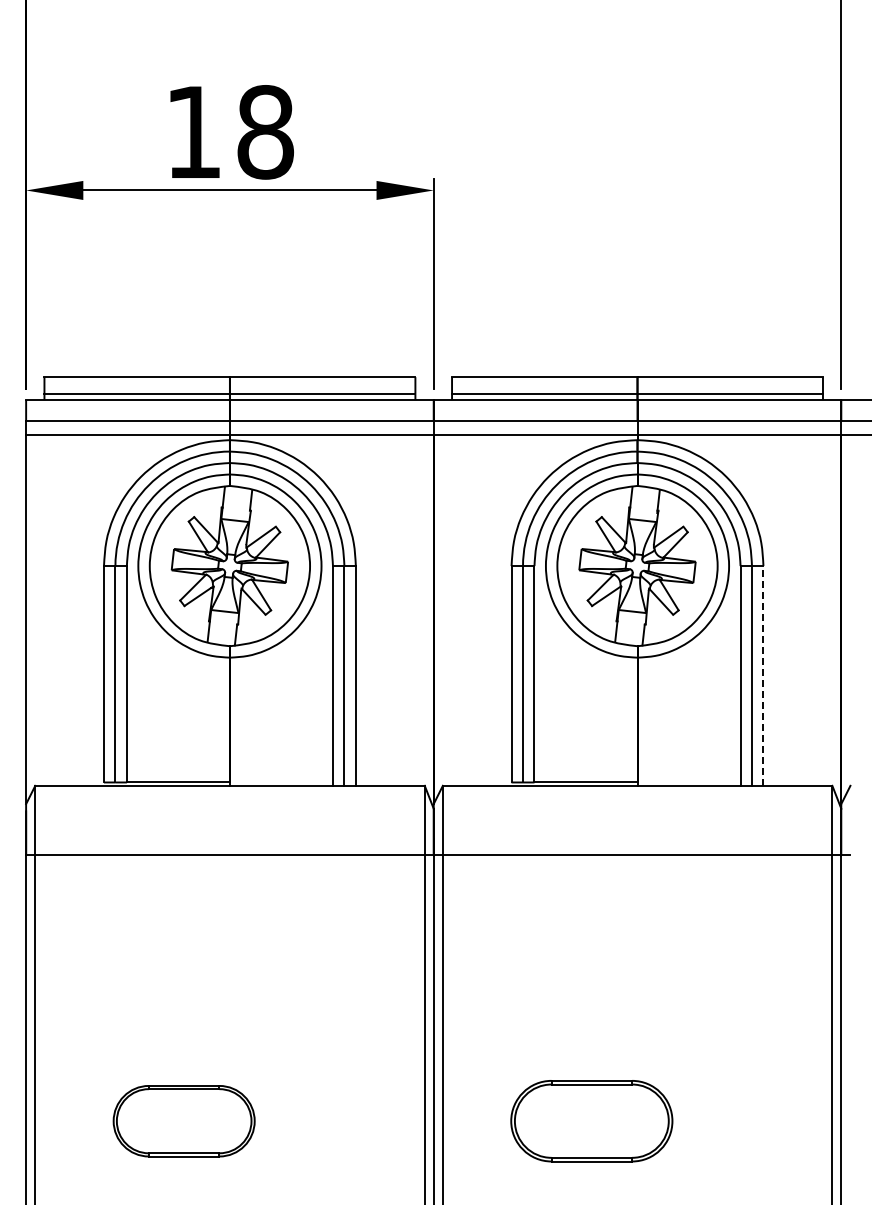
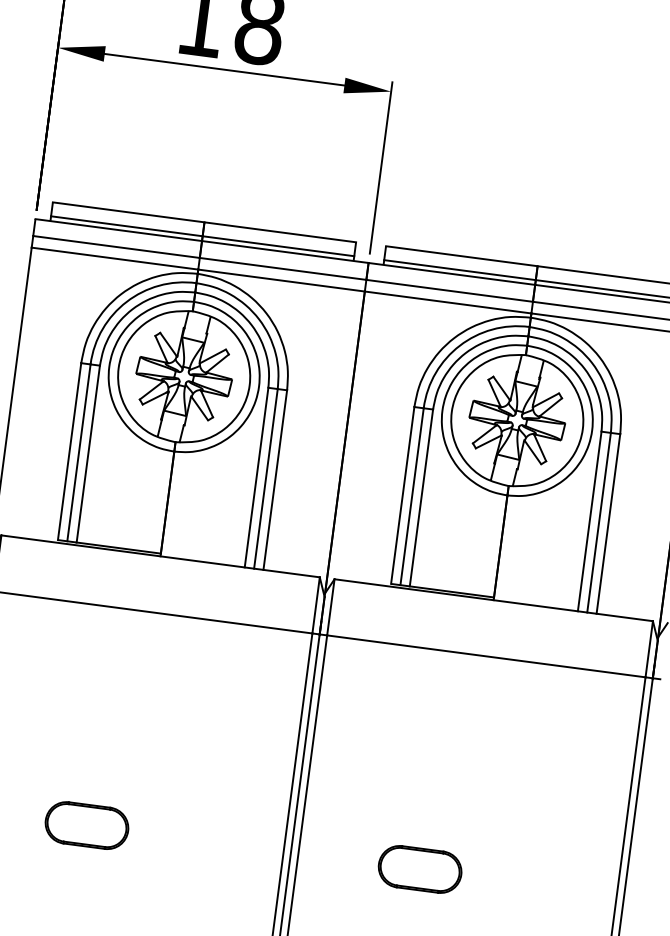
line: (763, 675) -> (608, 523), dashed -> solid
part: (183, 1121) -> (86, 825), size x0.71
part: (591, 1121) -> (419, 869), size x0.62

